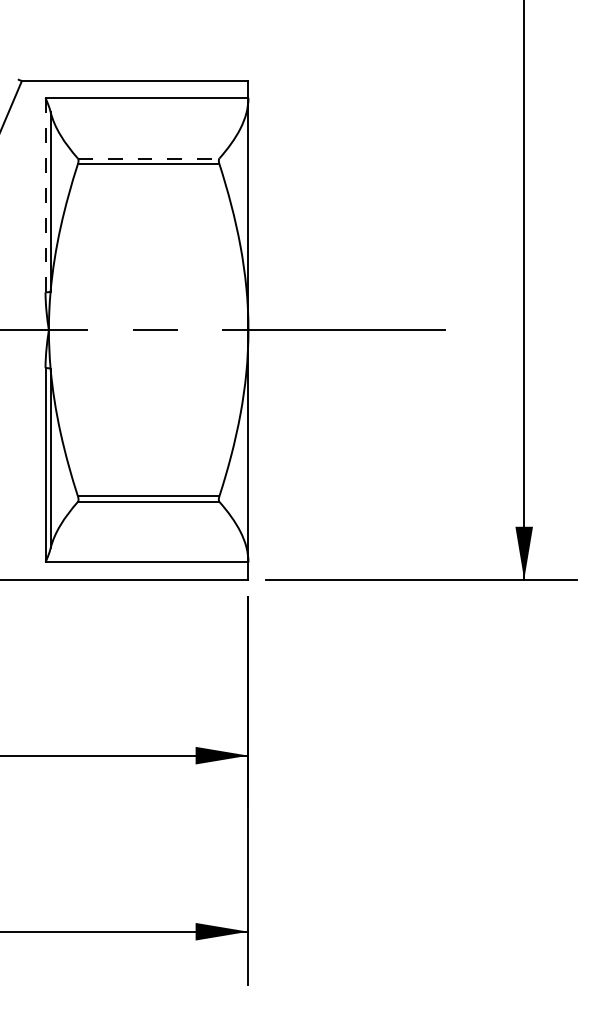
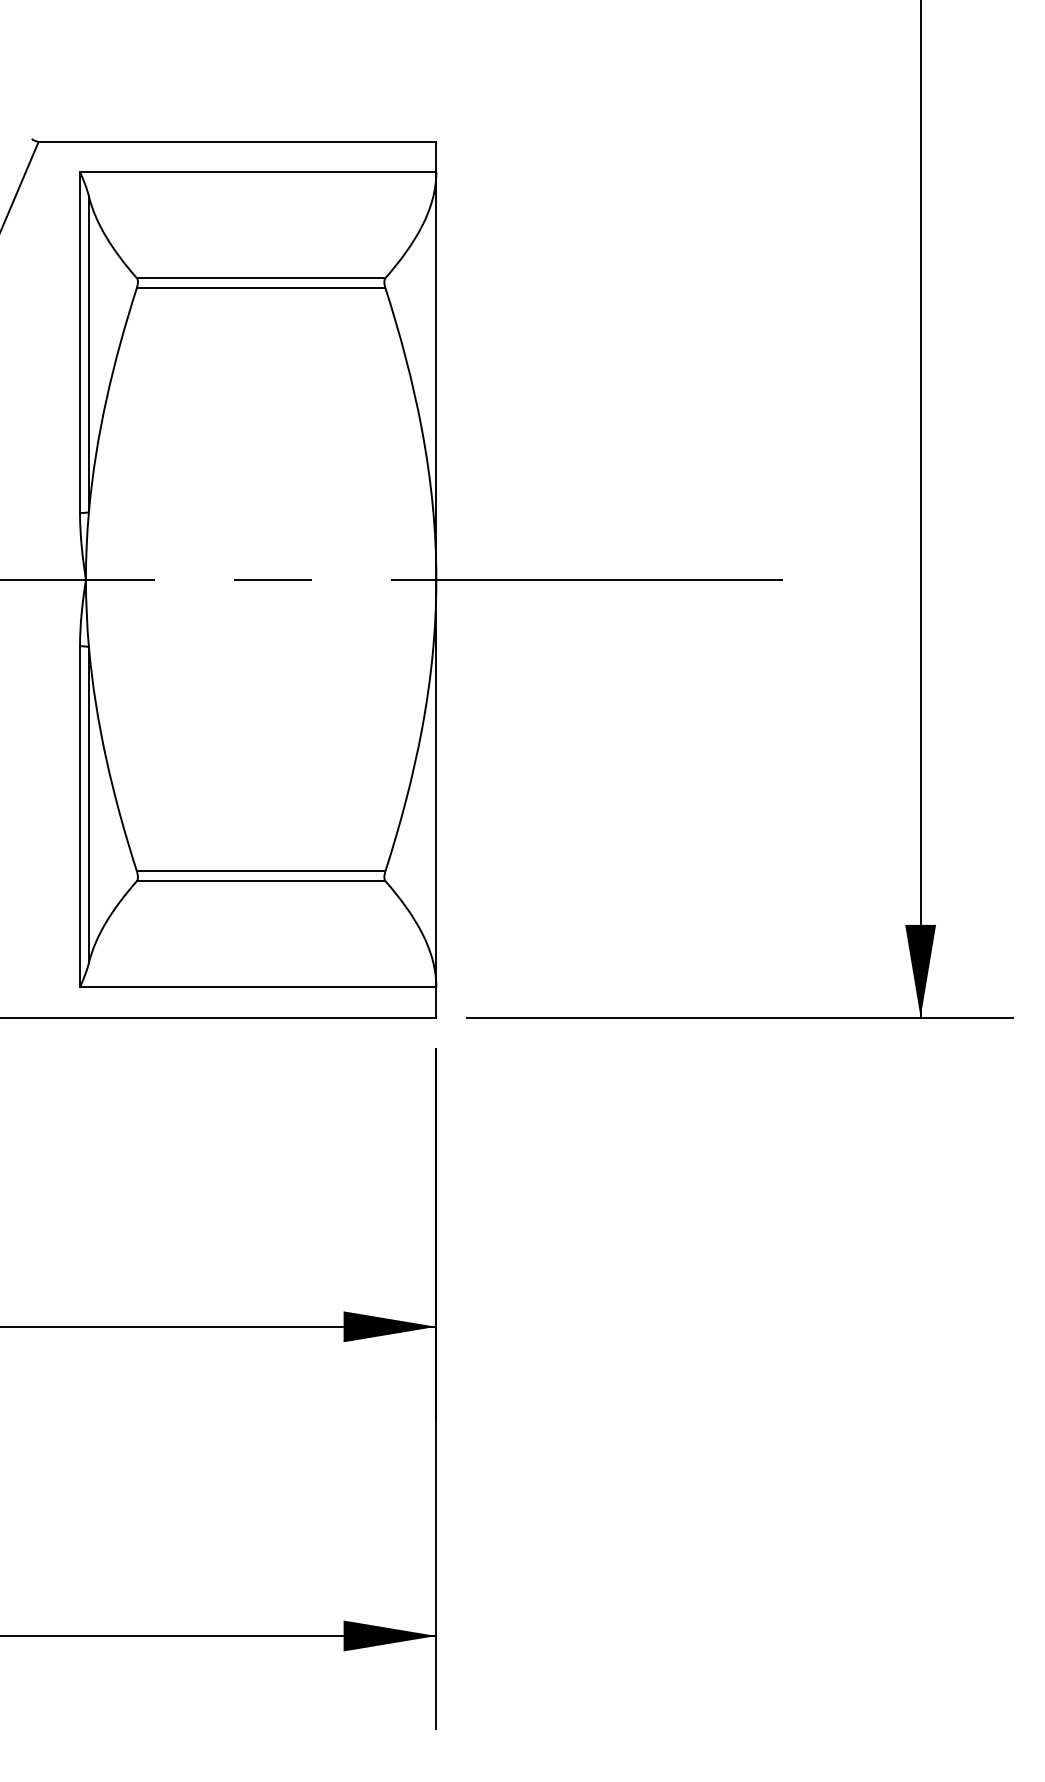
line: (148, 158) -> (260, 278), dashed -> solid
line: (45, 194) -> (79, 341), dashed -> solid

